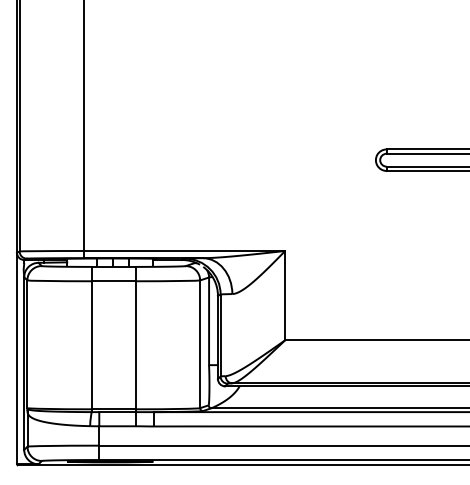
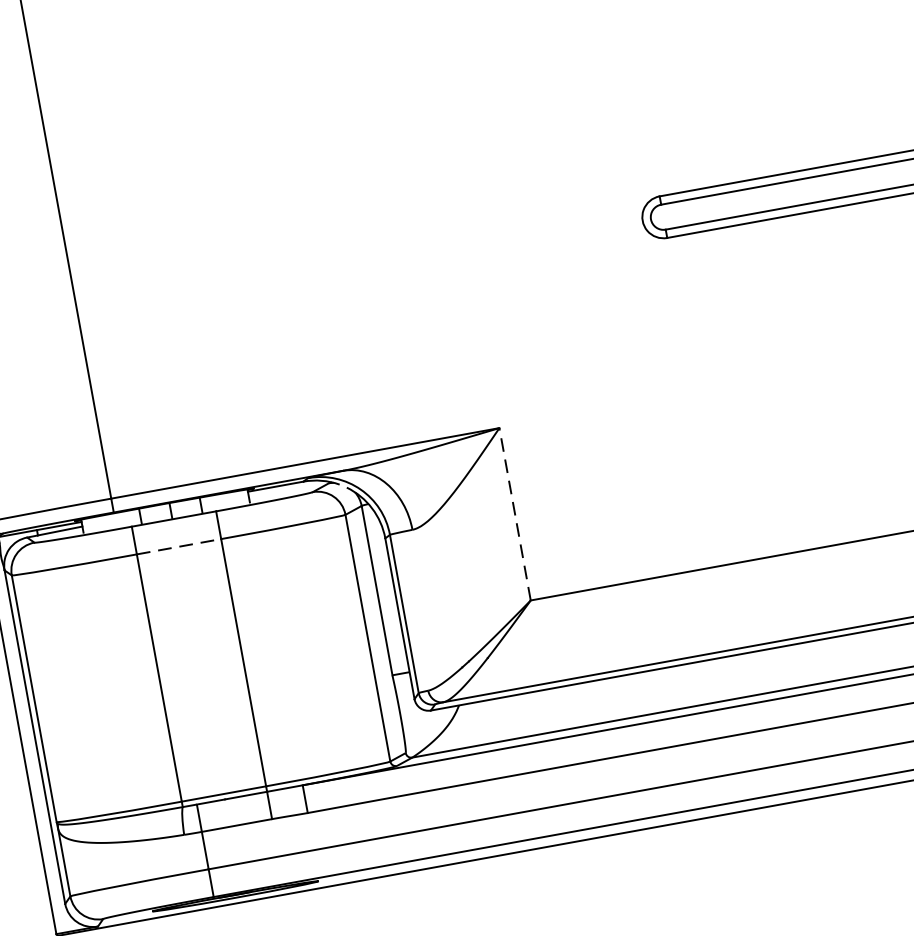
line: (113, 281) -> (178, 547), solid -> dashed
line: (285, 295) -> (515, 513), solid -> dashed

